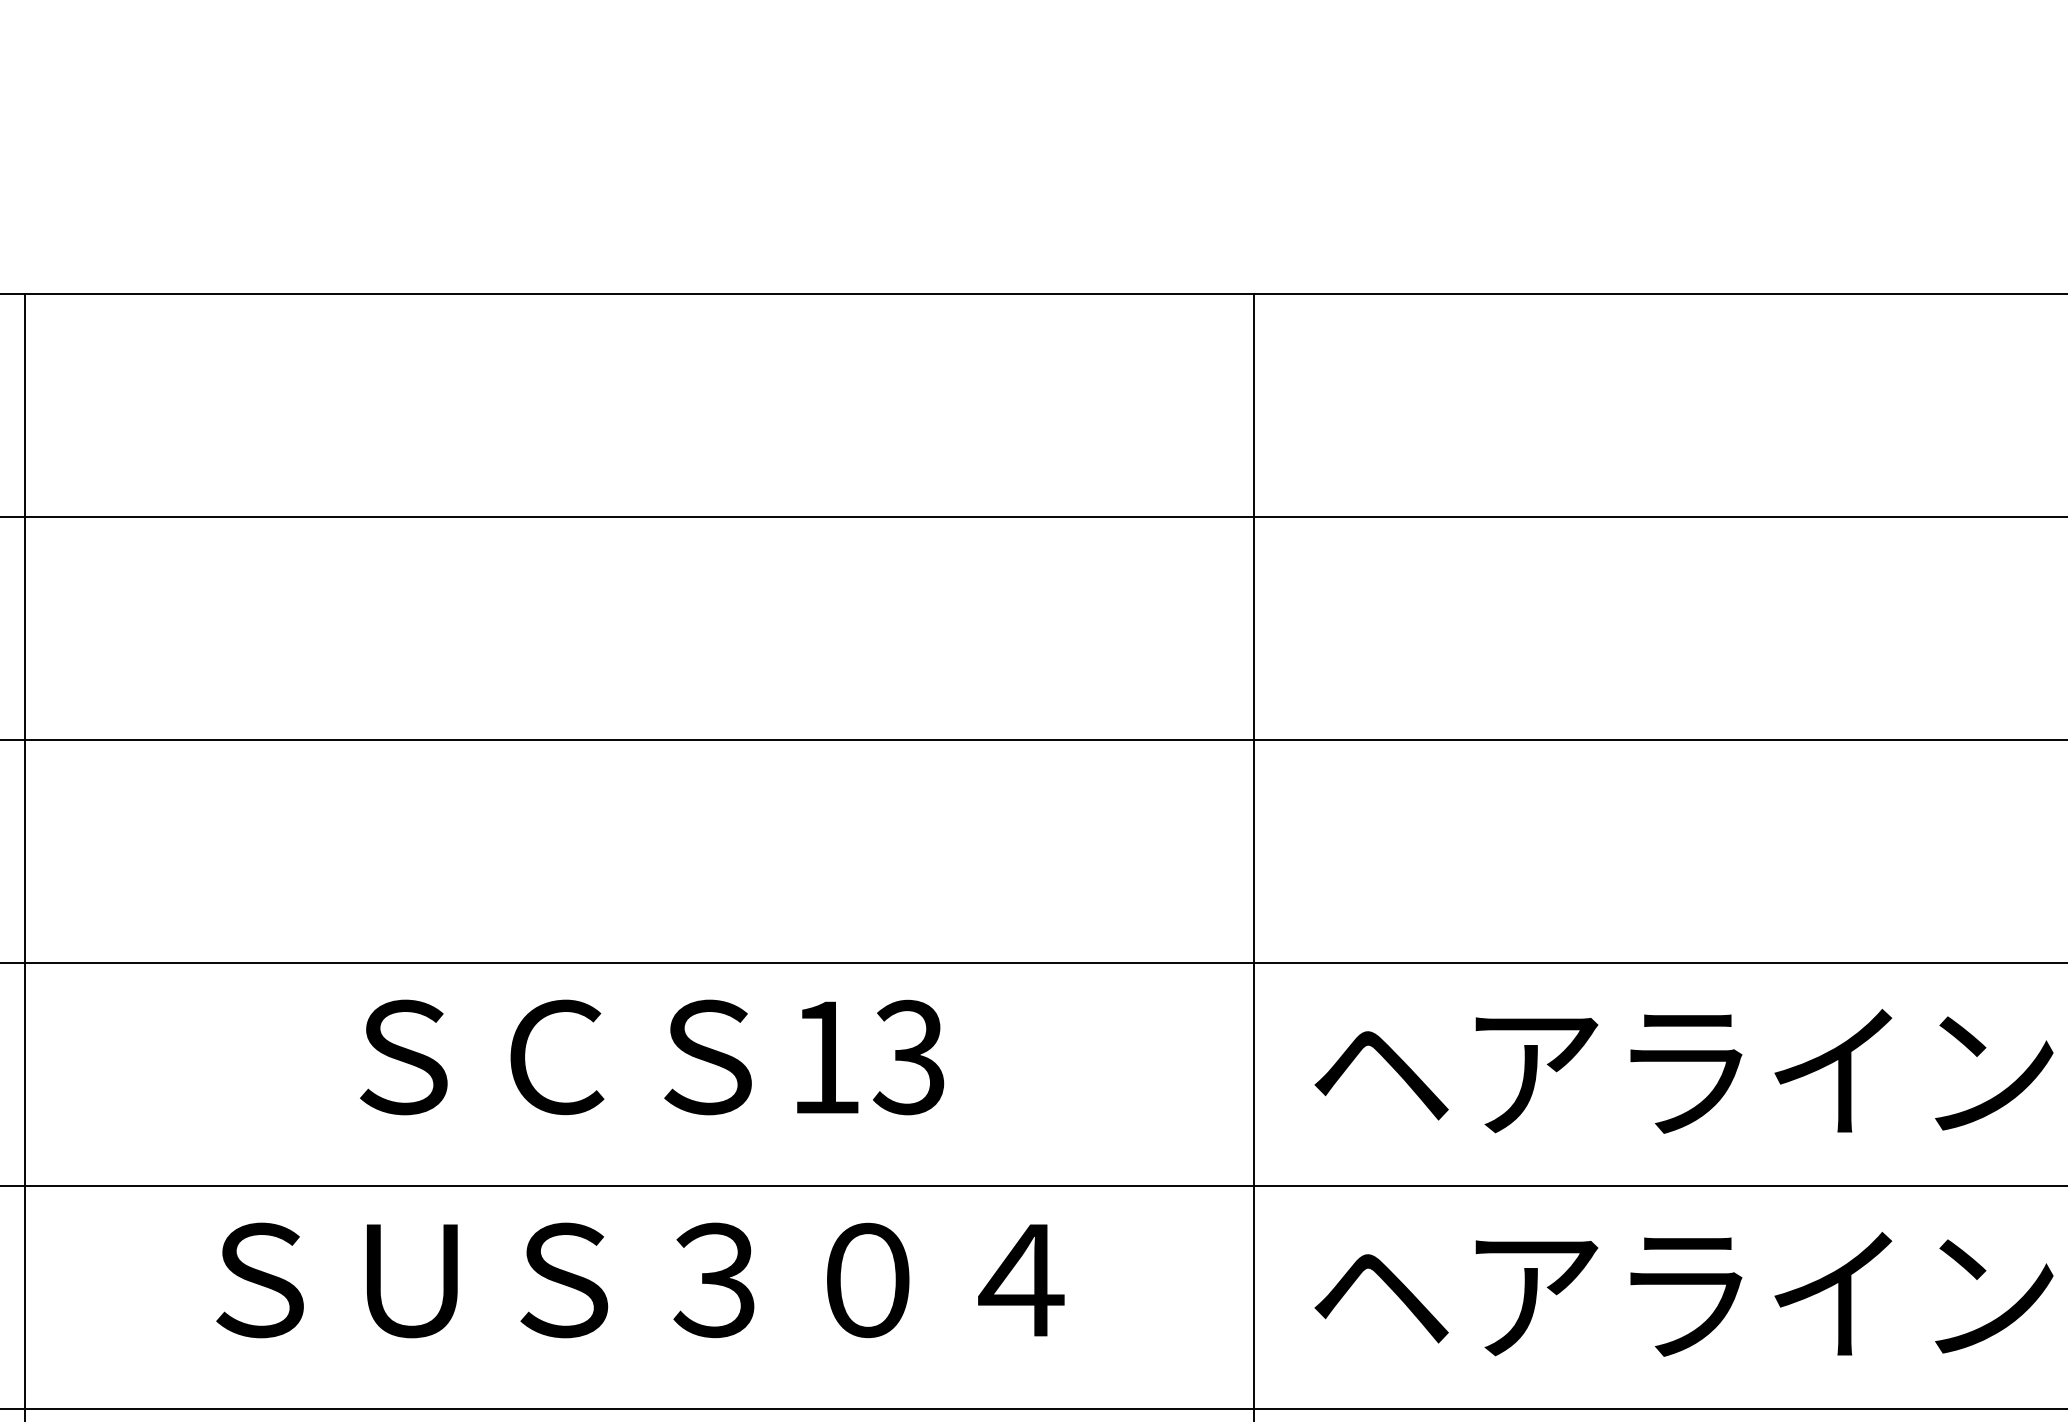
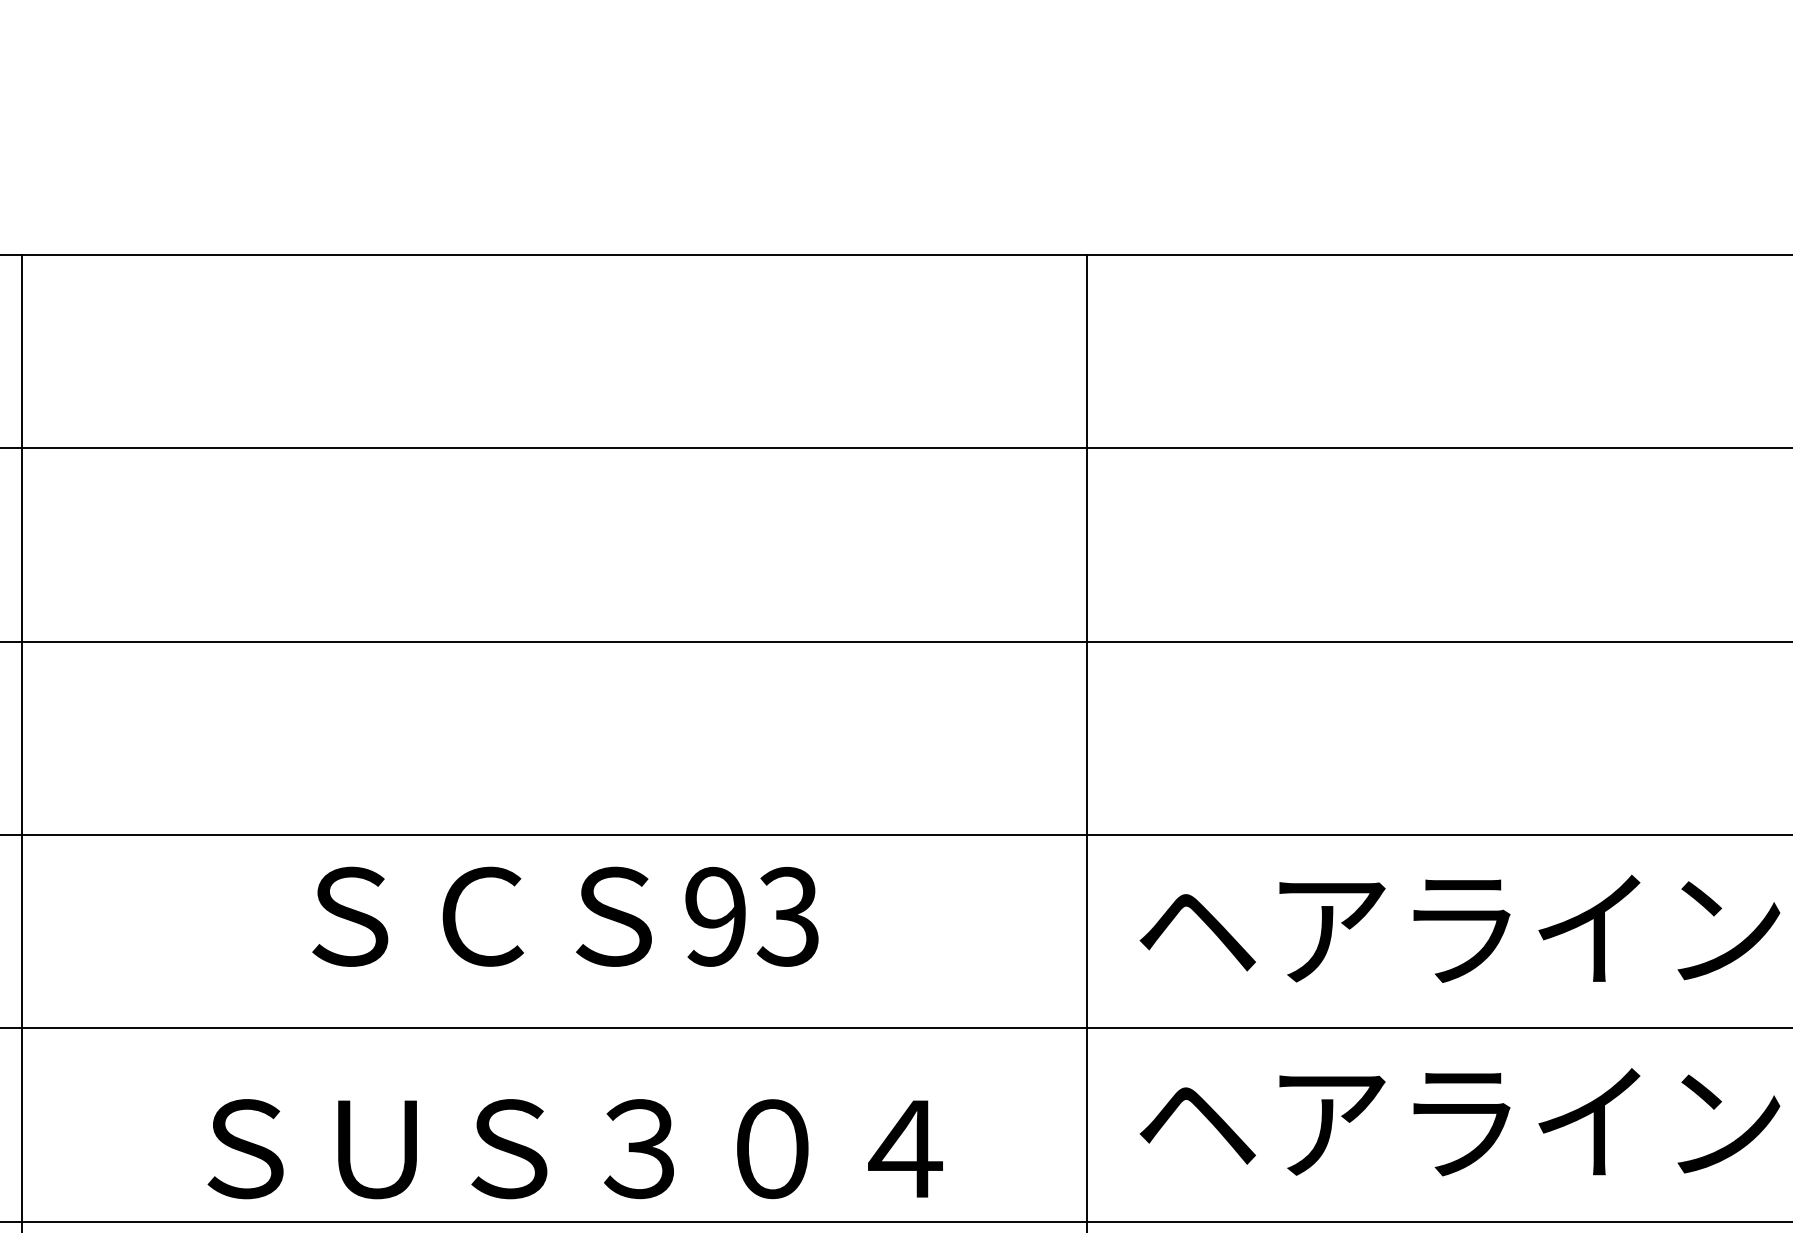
text: (825, 1057) -> (715, 916), 13 -> 93
text: (639, 1280) -> (574, 1149), moved

